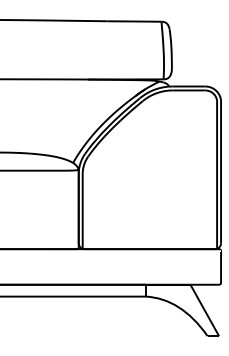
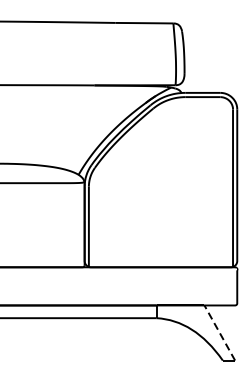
line: (204, 310) -> (219, 333), solid -> dashed

